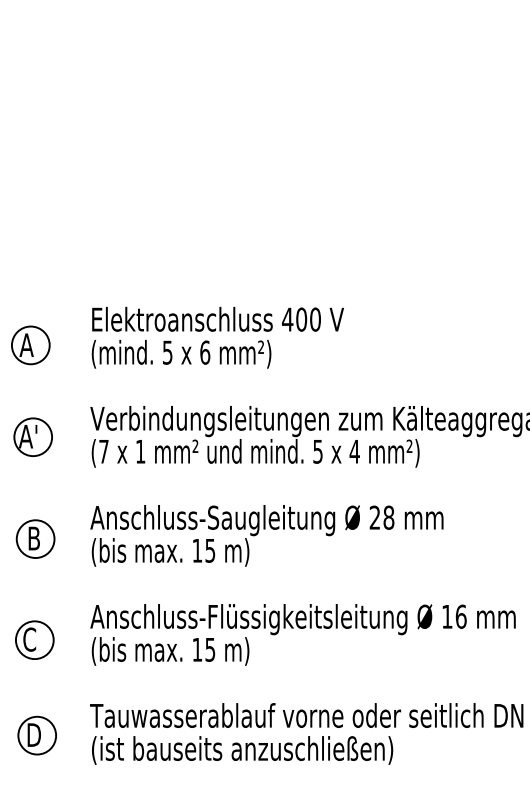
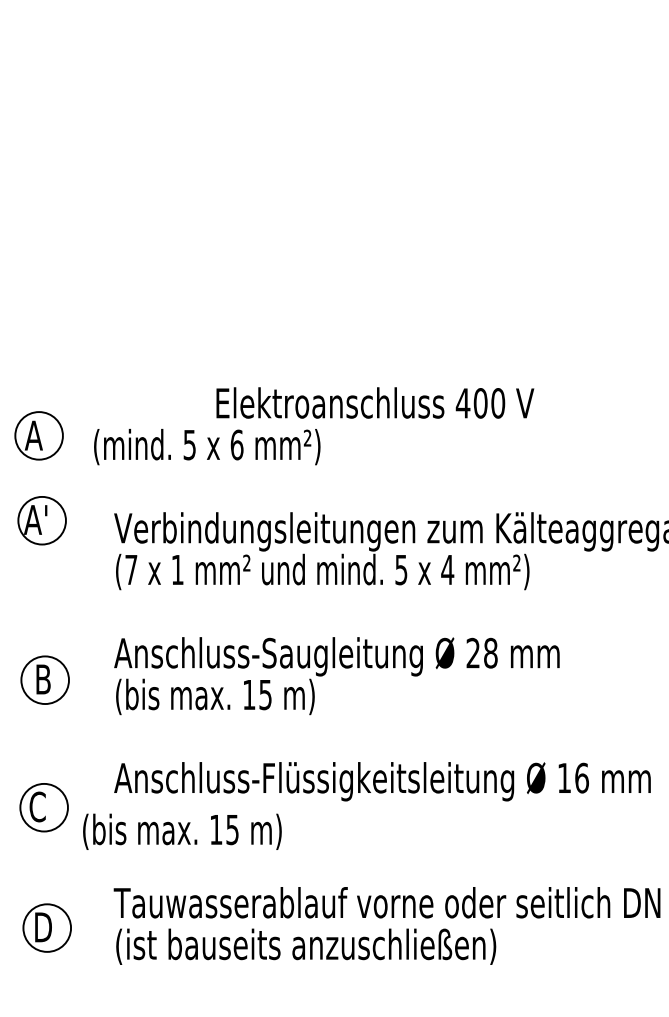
text: (218, 318) -> (375, 402), moved
text: (181, 354) -> (207, 447), moved
part: (32, 437) -> (41, 520), moved
text: (170, 651) -> (182, 831), moved

